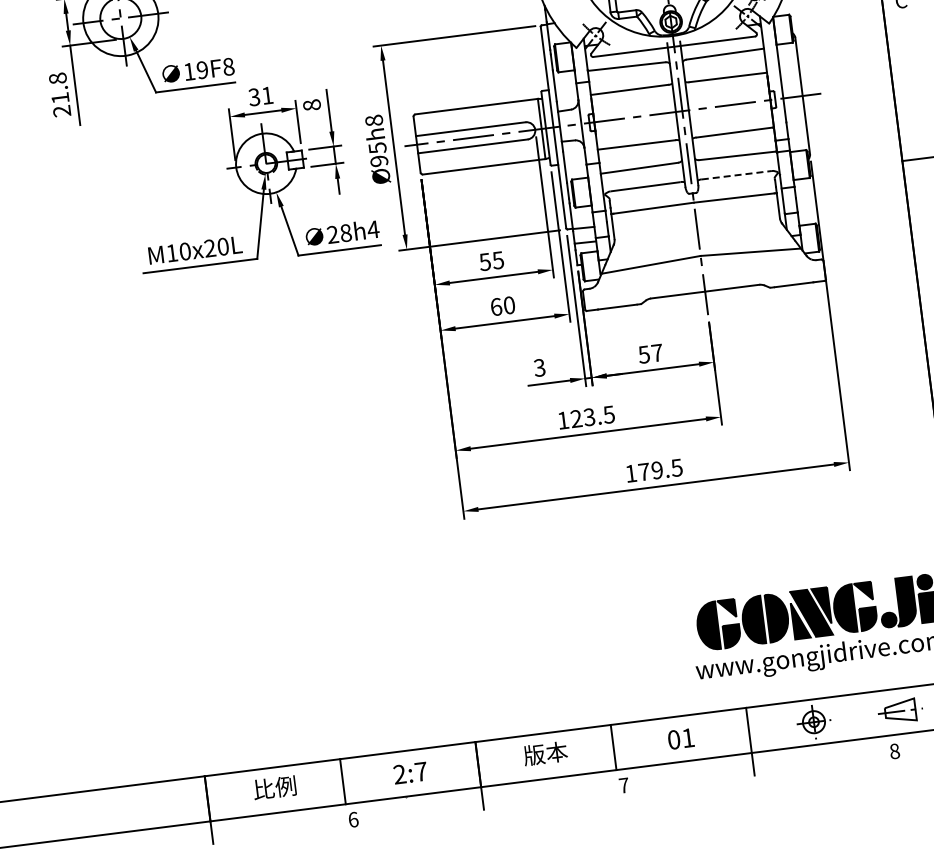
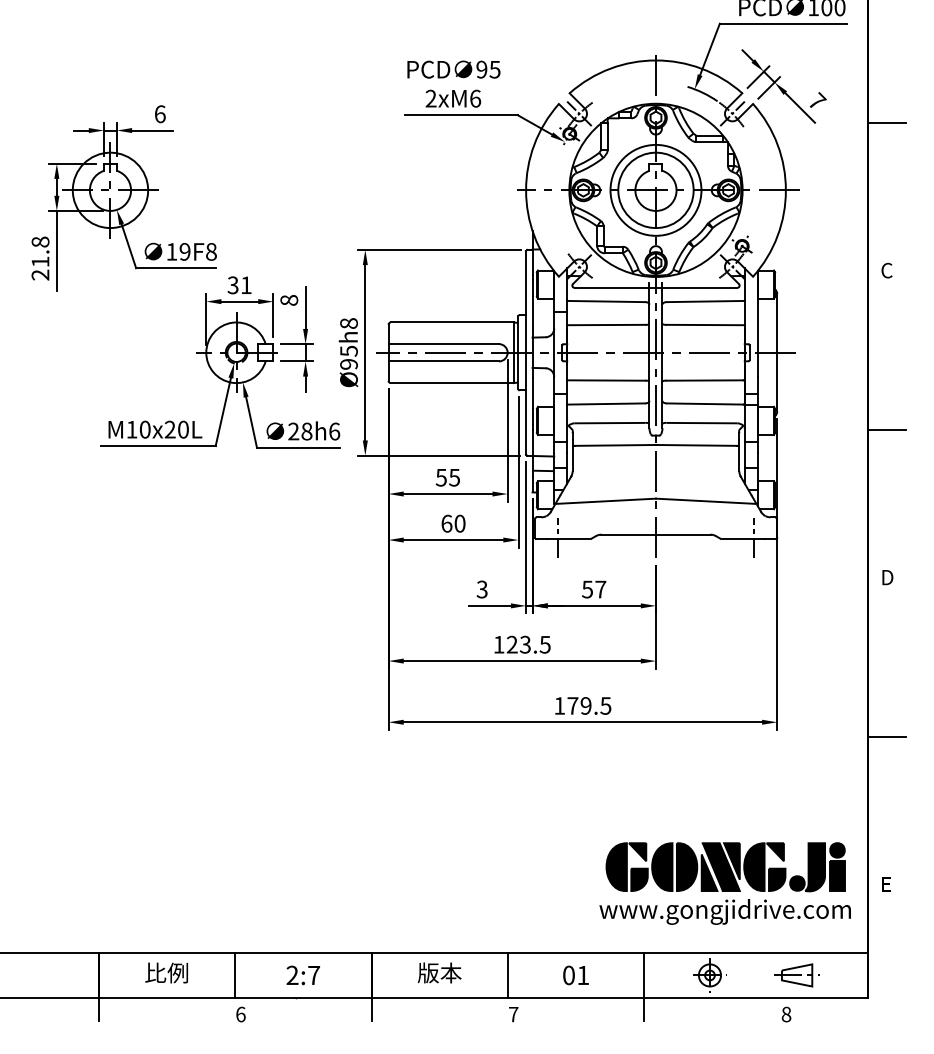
line: (737, 175) -> (702, 423), dashed -> solid
text: (373, 229) -> (334, 431), 28h4 -> 28h6
line: (802, 283) -> (753, 538), added
line: (608, 307) -> (558, 538), added

